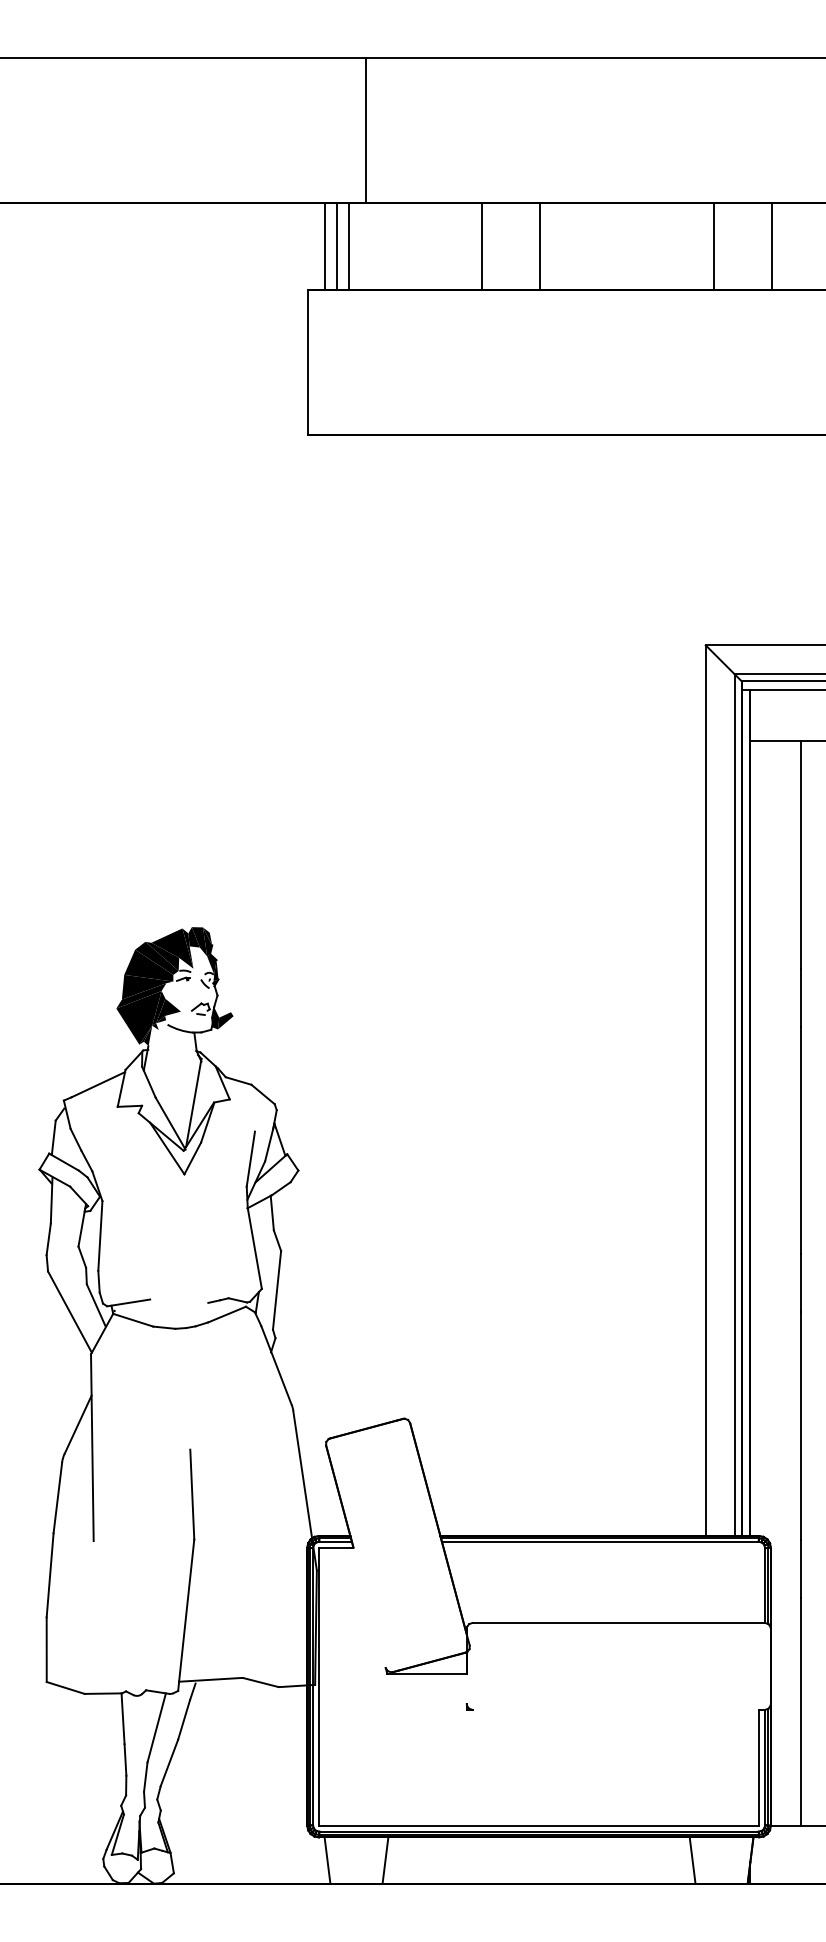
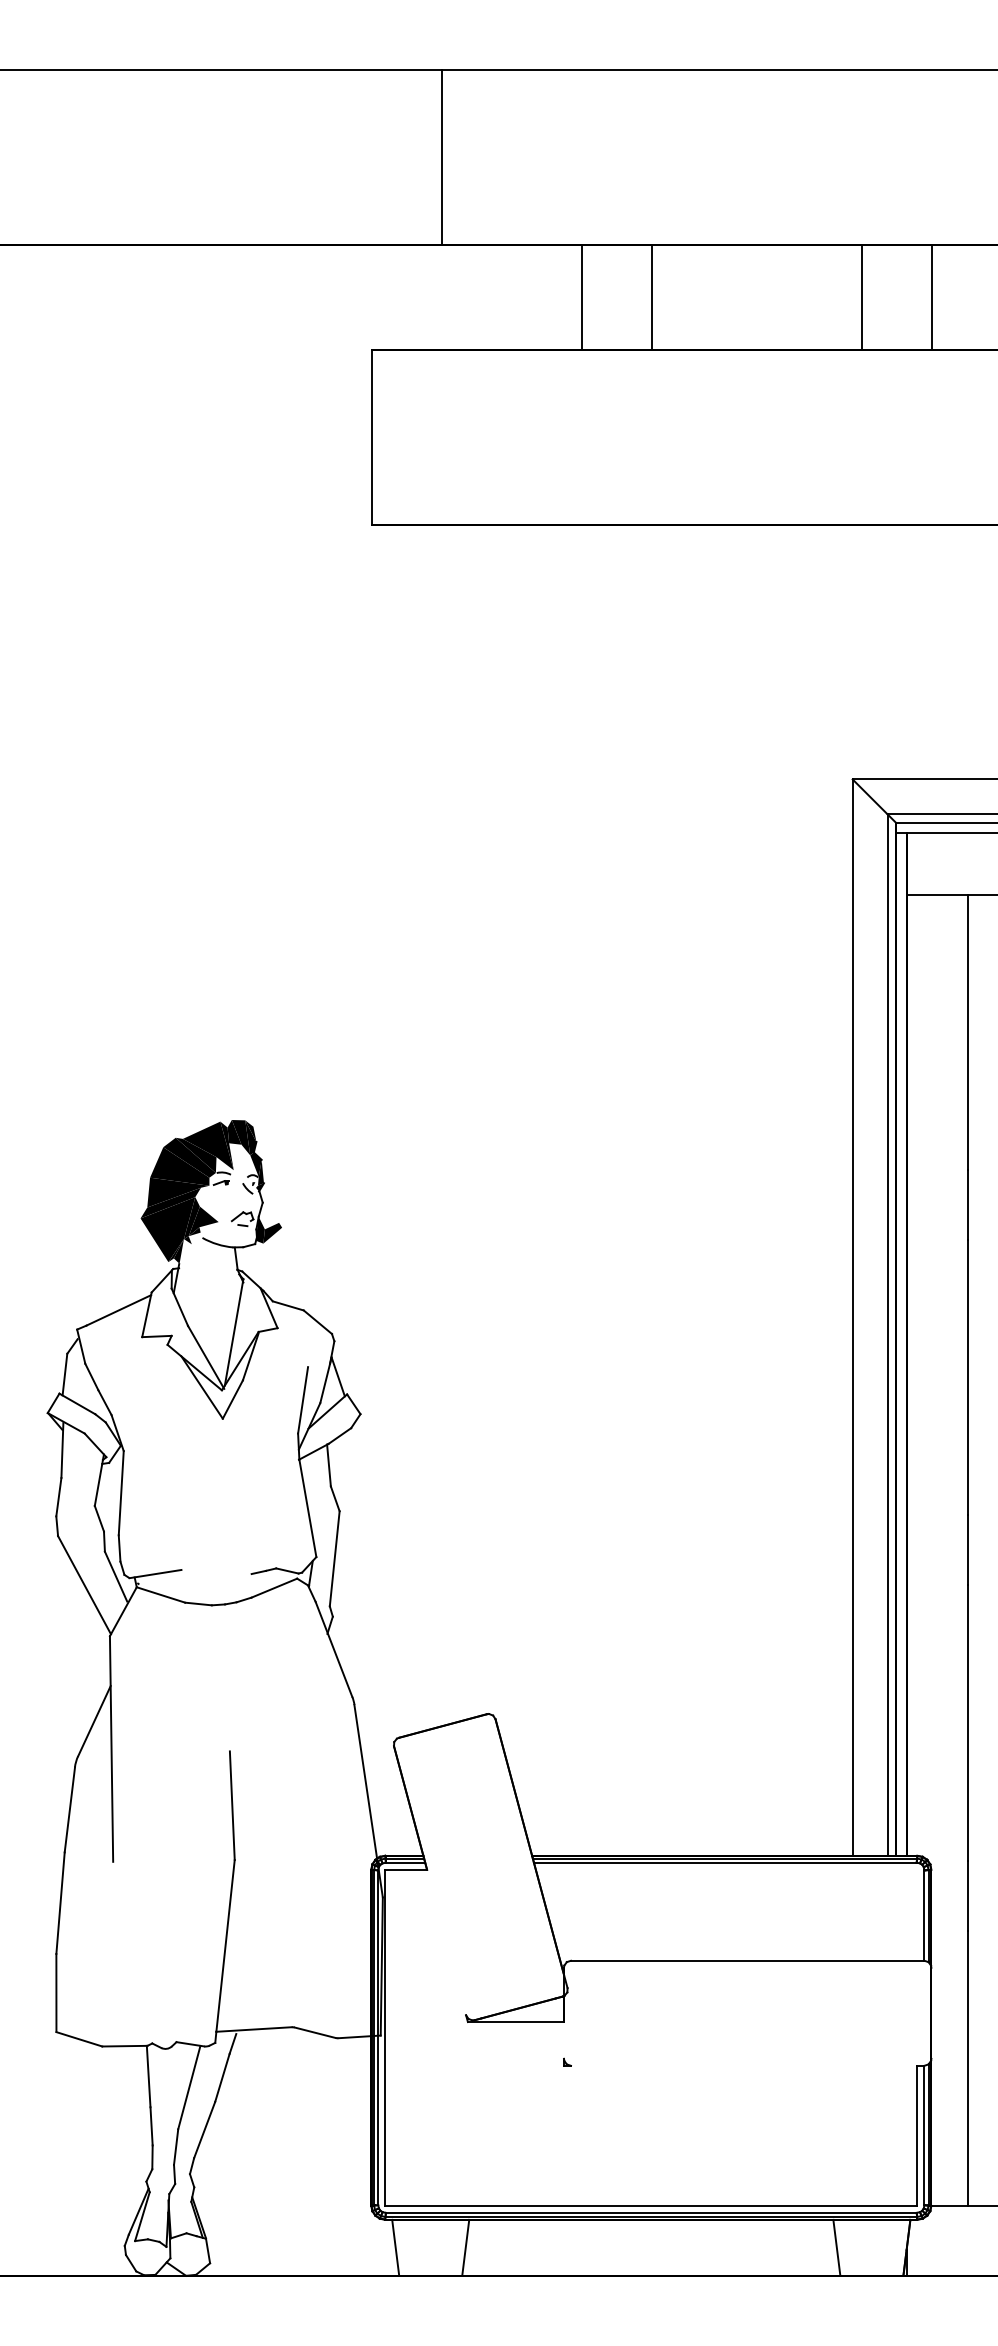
line: (325, 246) -> (393, 297), removed
line: (336, 246) -> (406, 297), removed
line: (348, 246) -> (421, 297), removed

